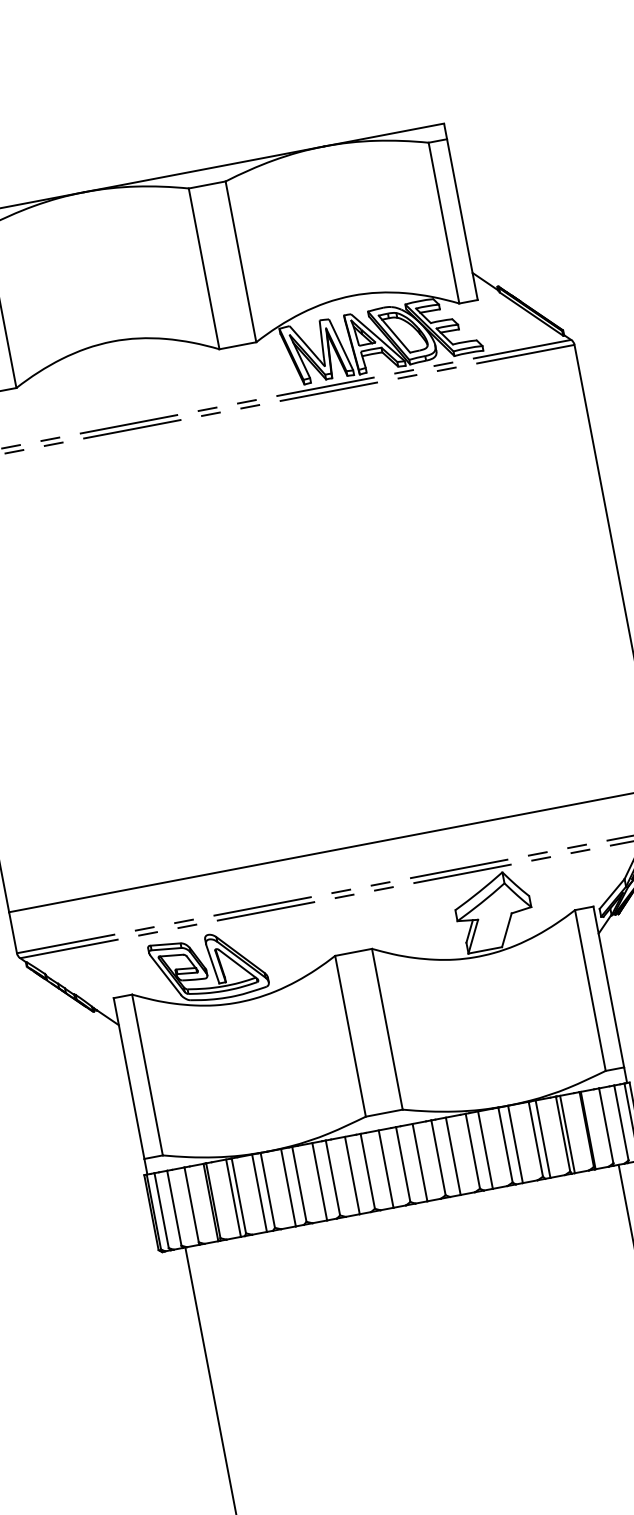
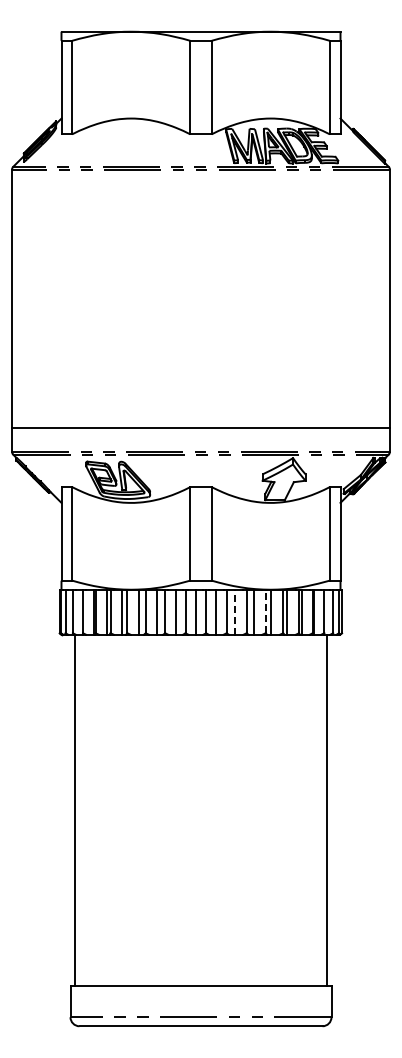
line: (505, 1145) -> (265, 611), solid -> dashed
line: (454, 1156) -> (235, 612), solid -> dashed

